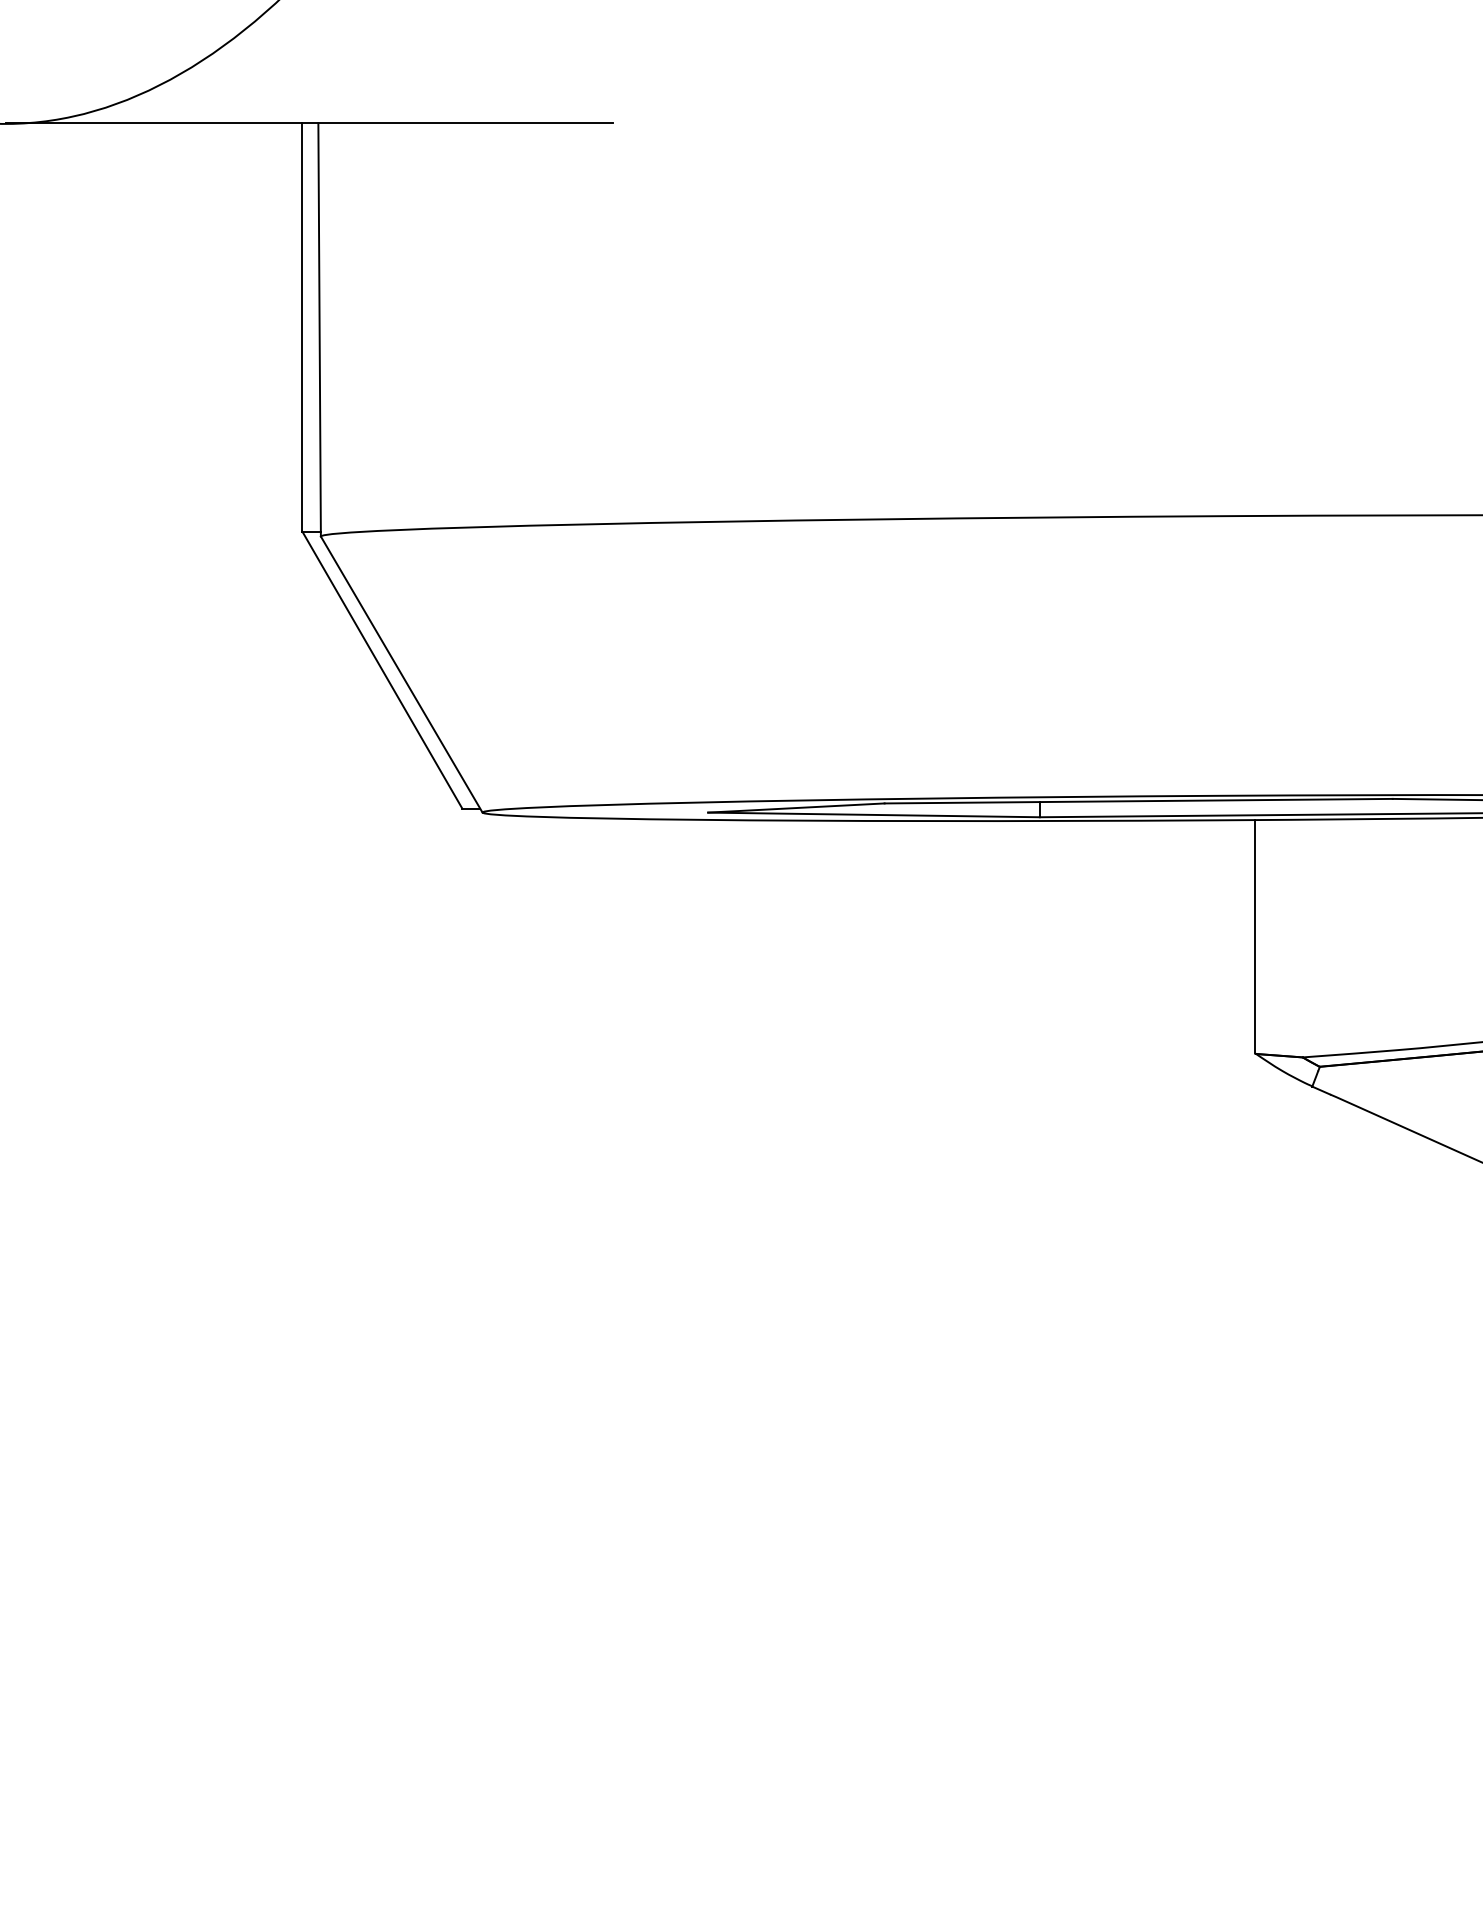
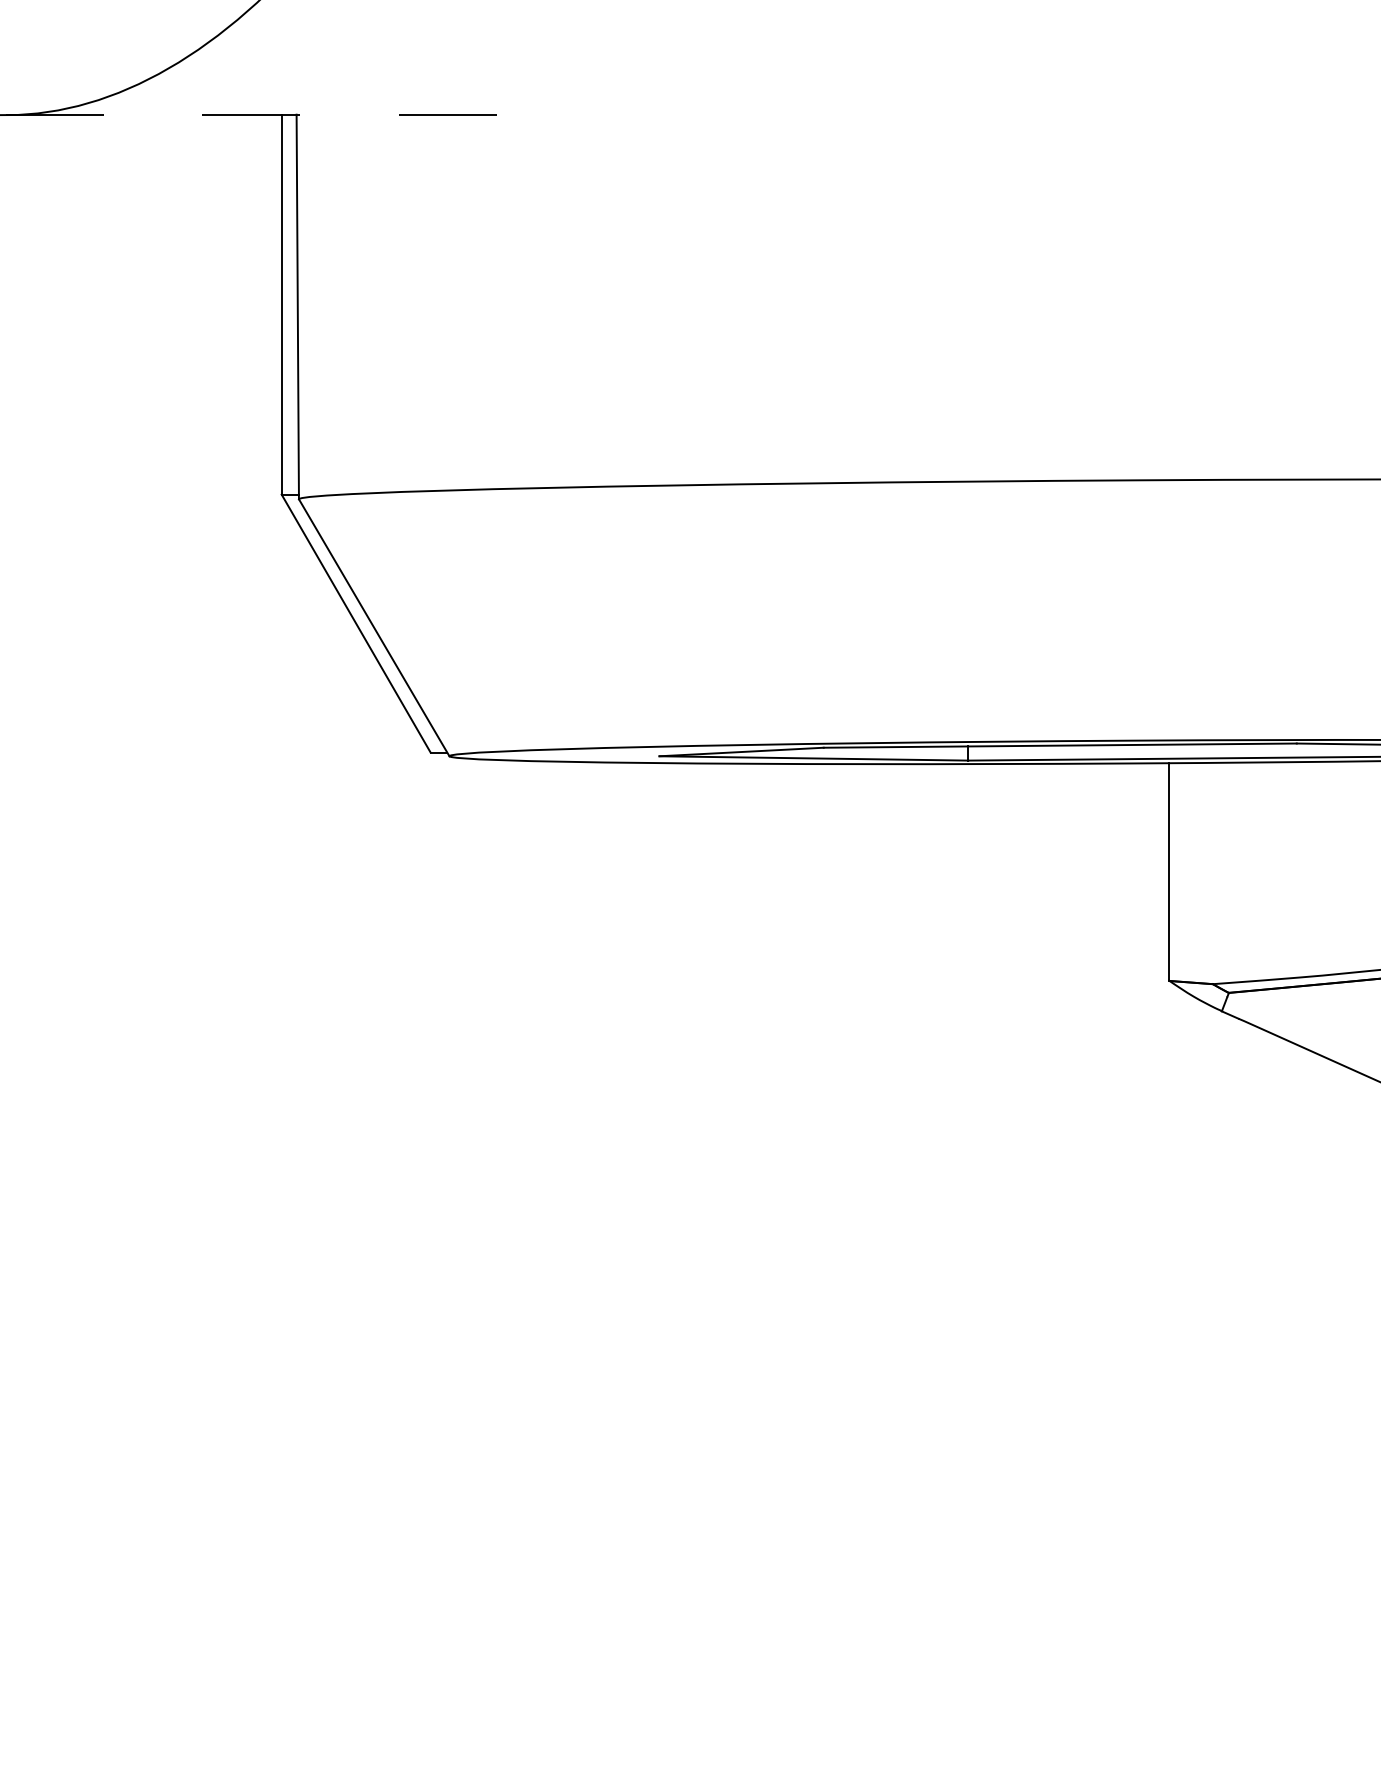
line: (310, 123) -> (289, 114), solid -> dashed

